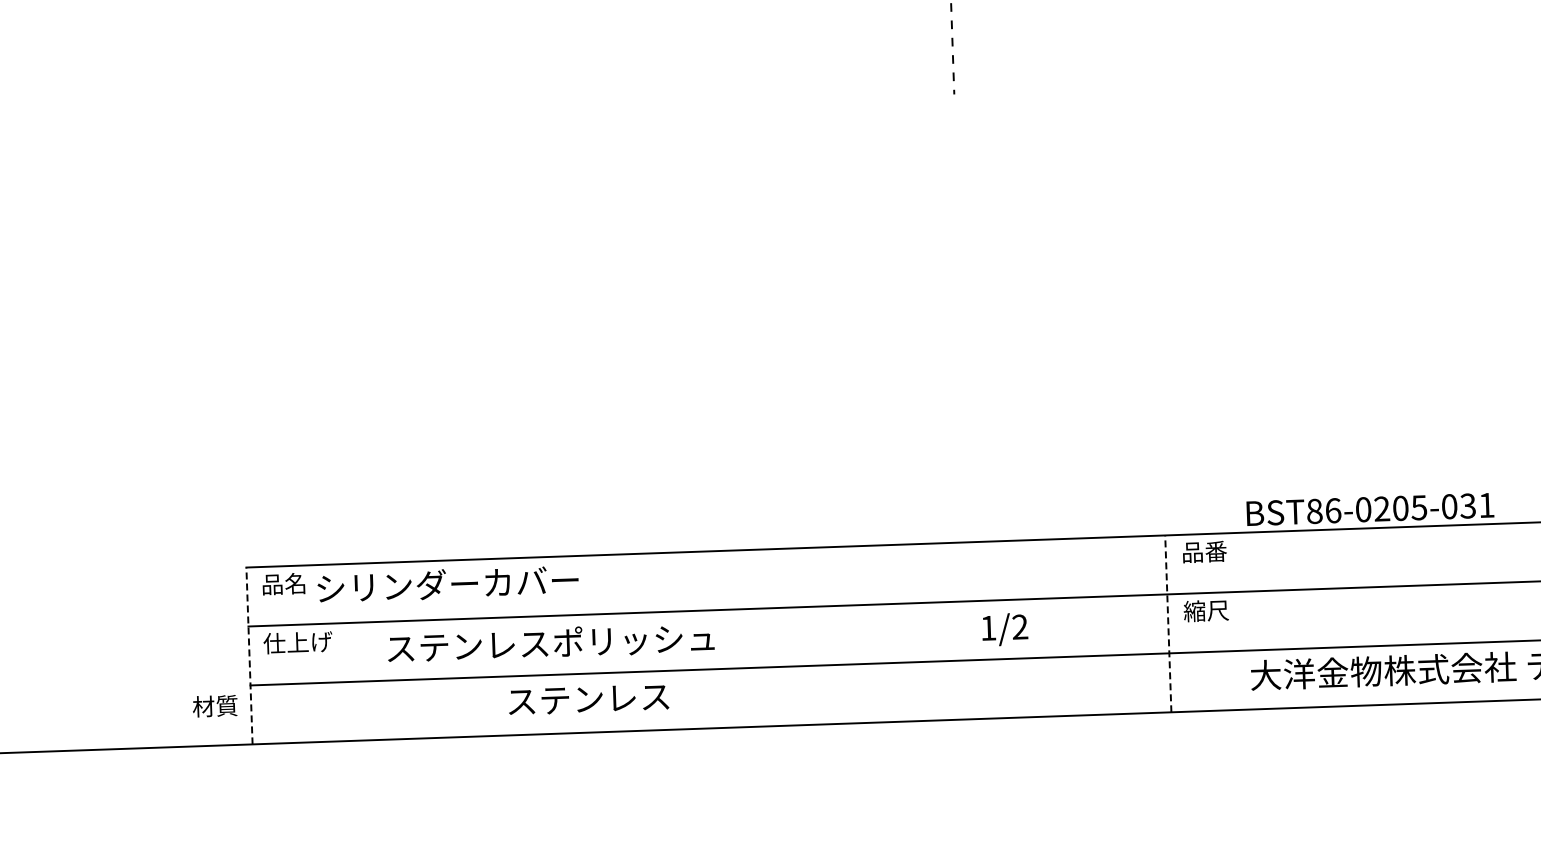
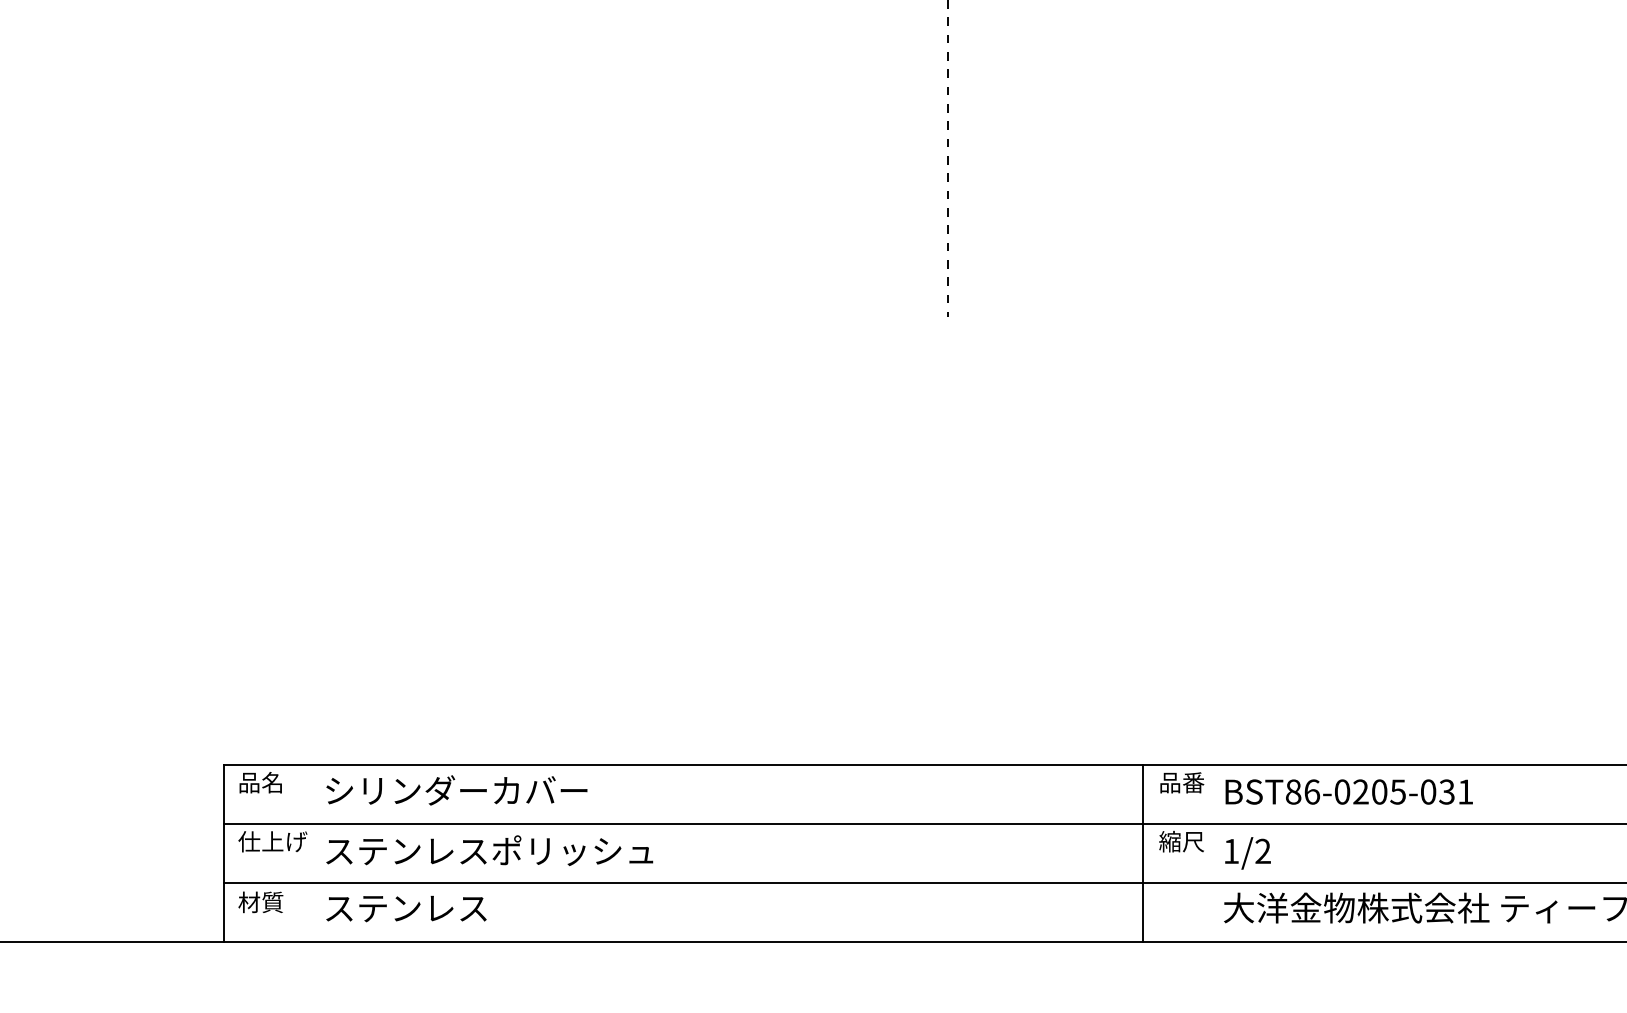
text: (1369, 508) -> (1348, 791), moved
text: (447, 584) -> (456, 790), moved
line: (1168, 623) -> (1143, 852), dashed -> solid
text: (1004, 629) -> (1247, 853), moved
text: (550, 642) -> (489, 850), moved
line: (249, 655) -> (223, 852), dashed -> solid
text: (588, 700) -> (406, 909), moved
text: (214, 706) -> (260, 902), moved

